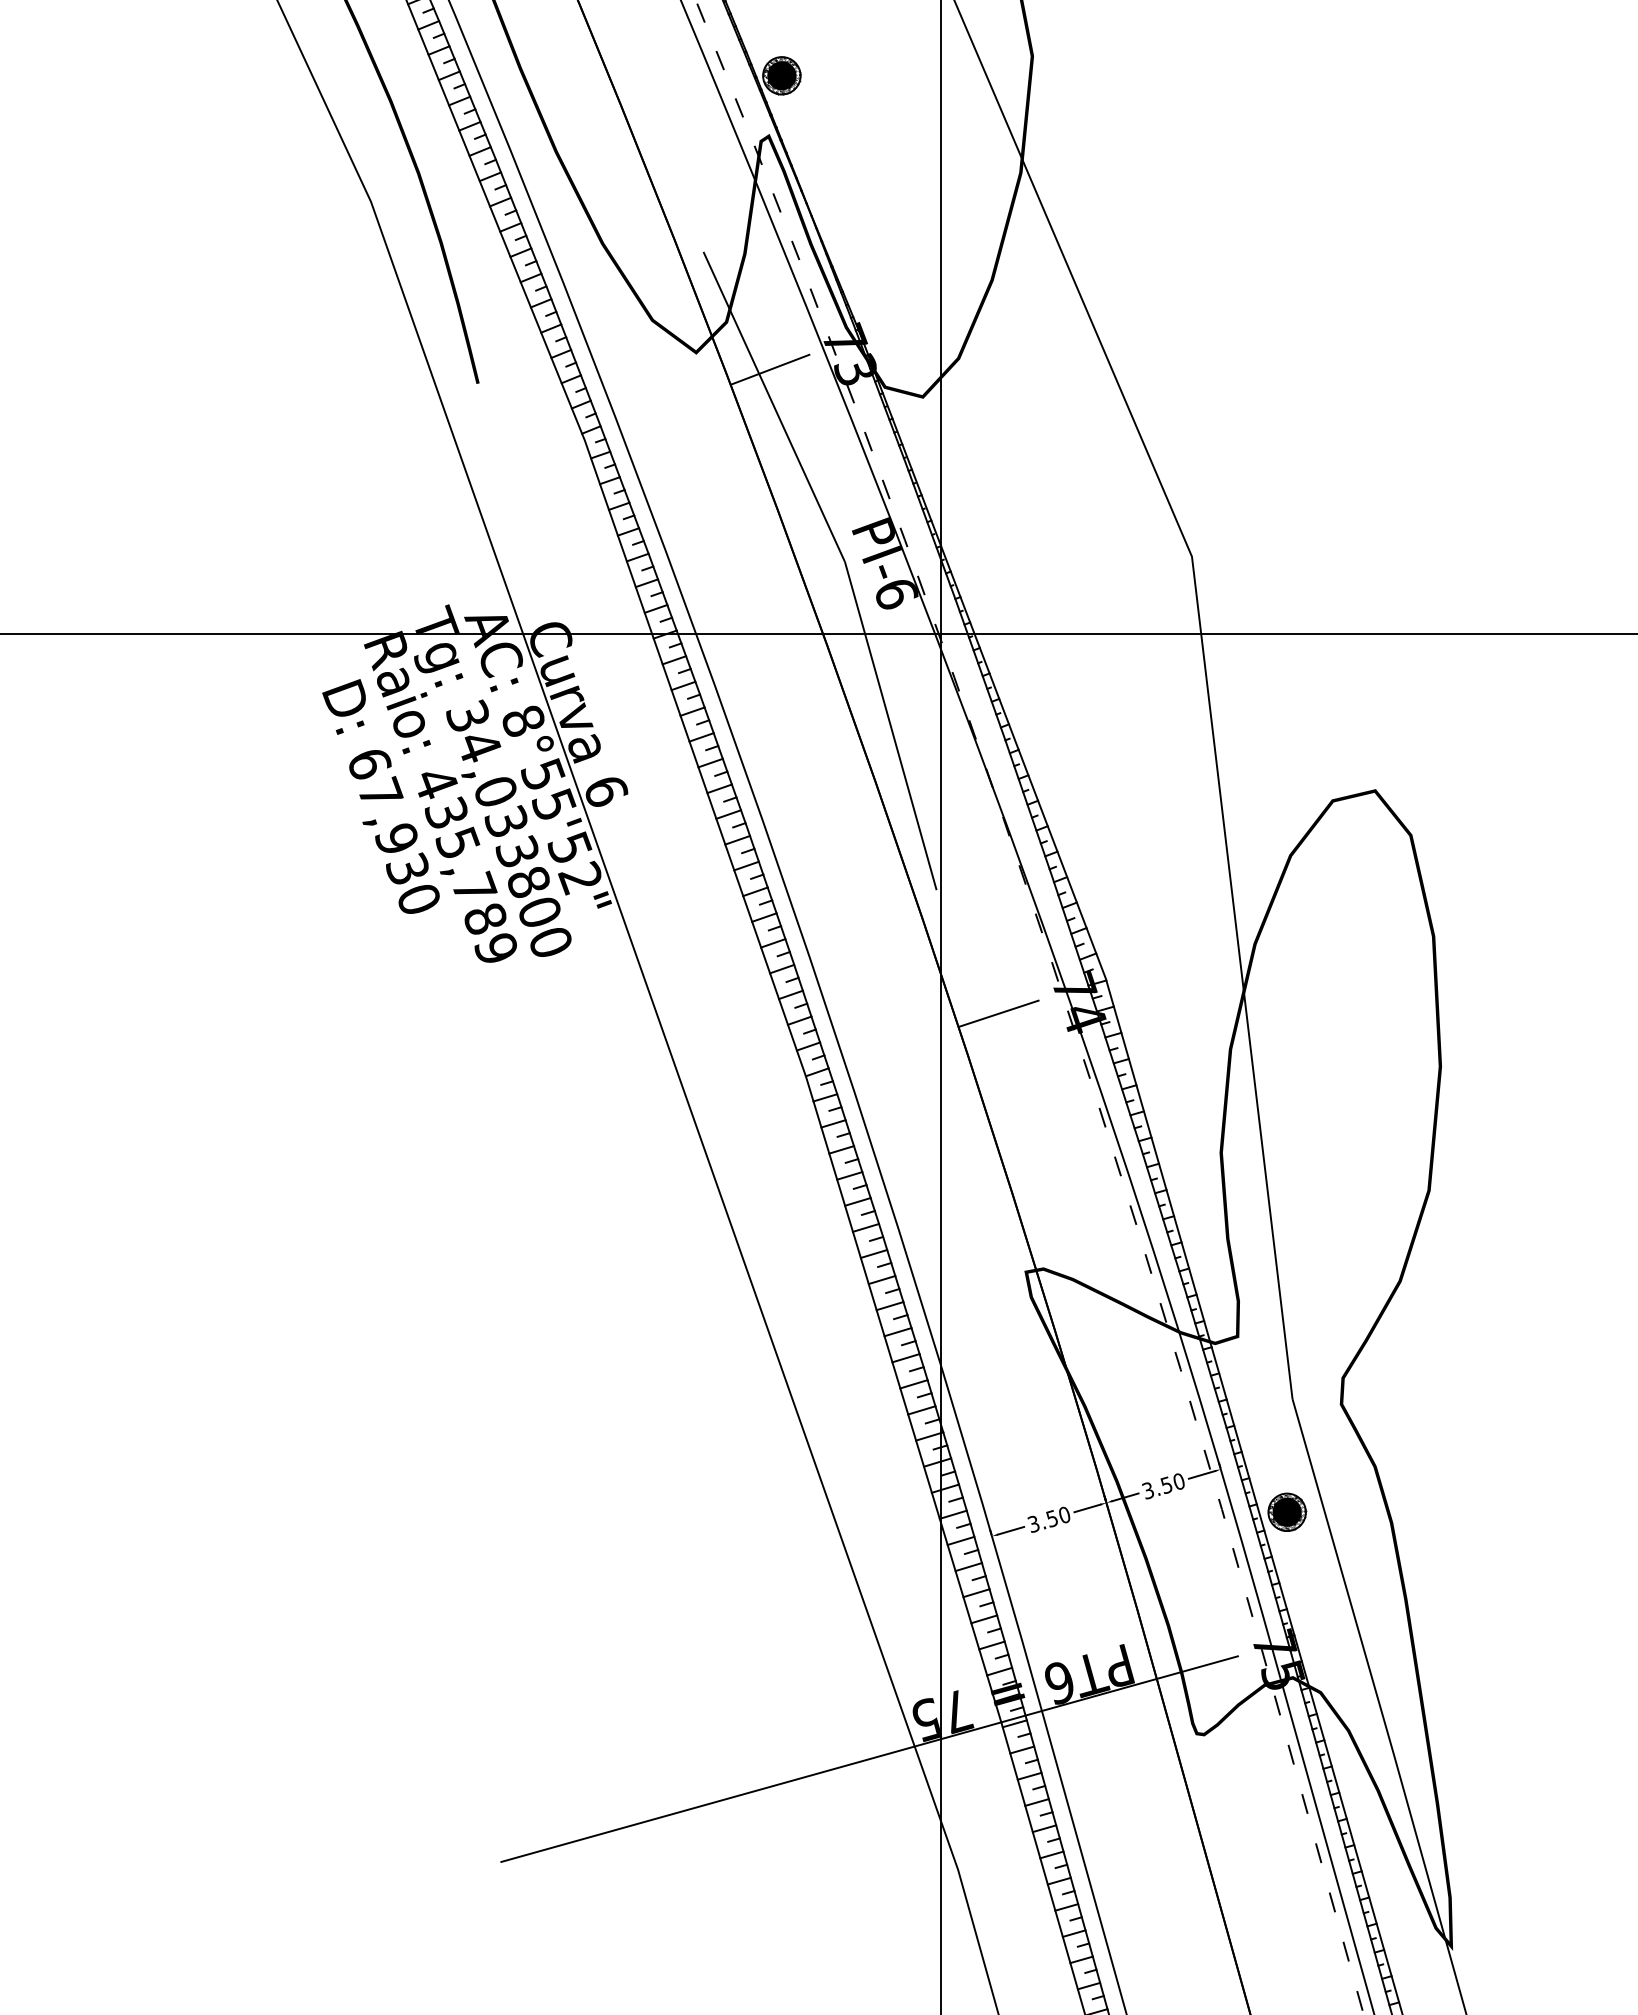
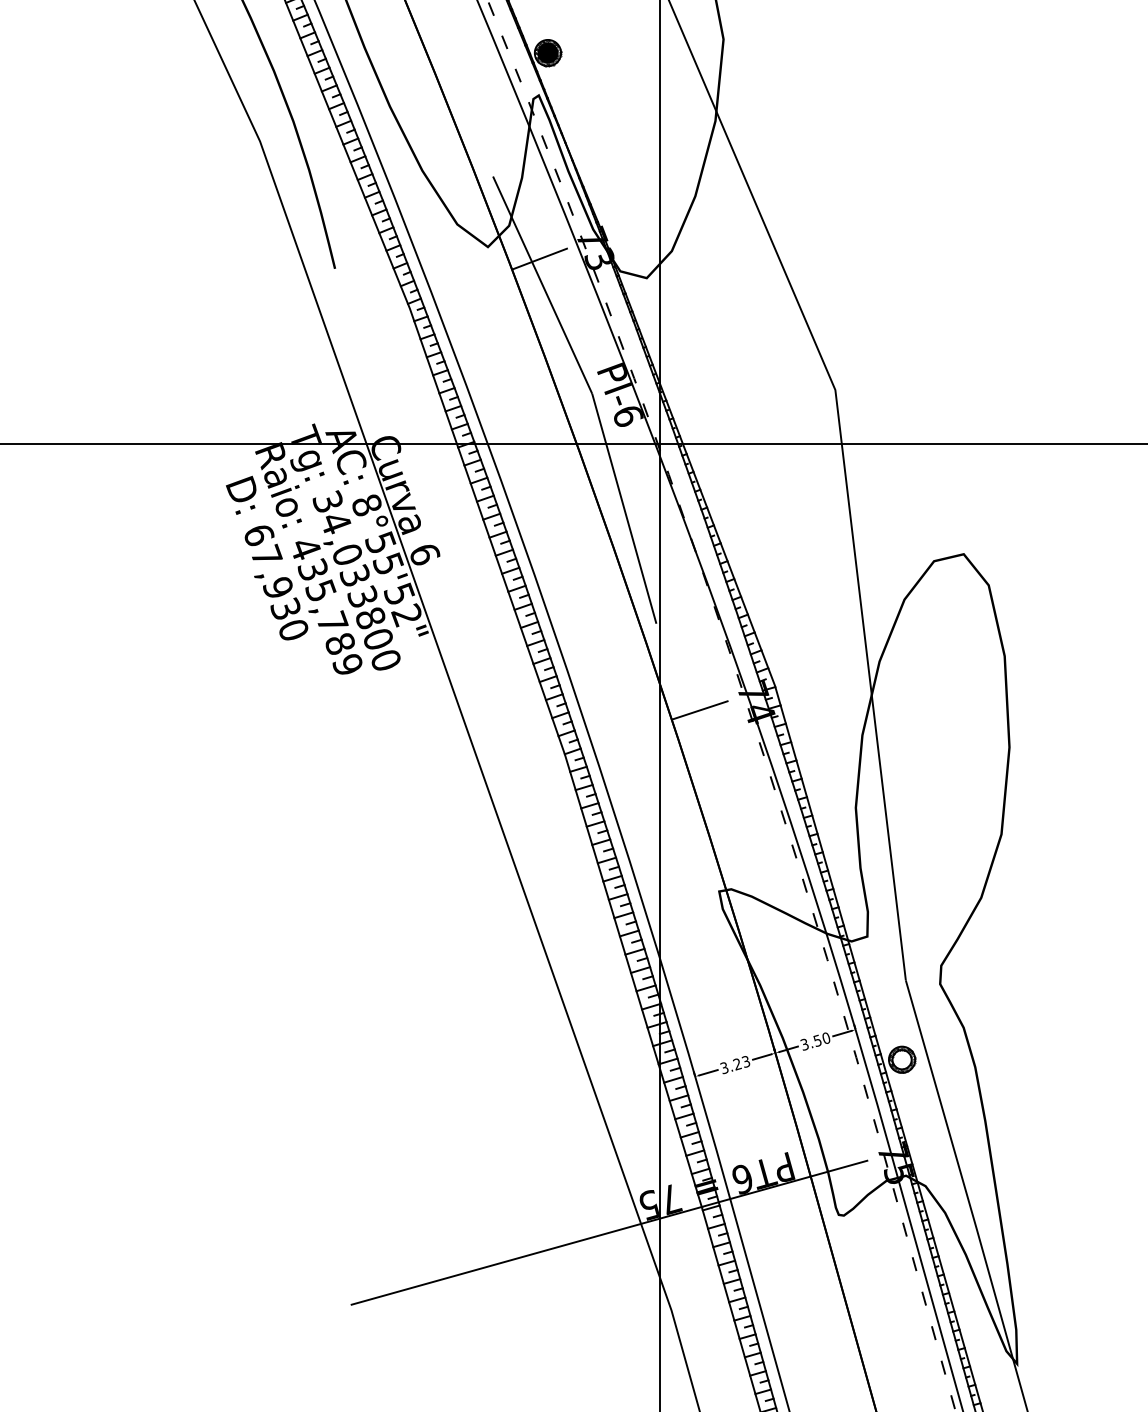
fill: (1286, 1511) -> (901, 1059), removed
text: (1057, 1517) -> (741, 1063), 3.50 -> 3.23

